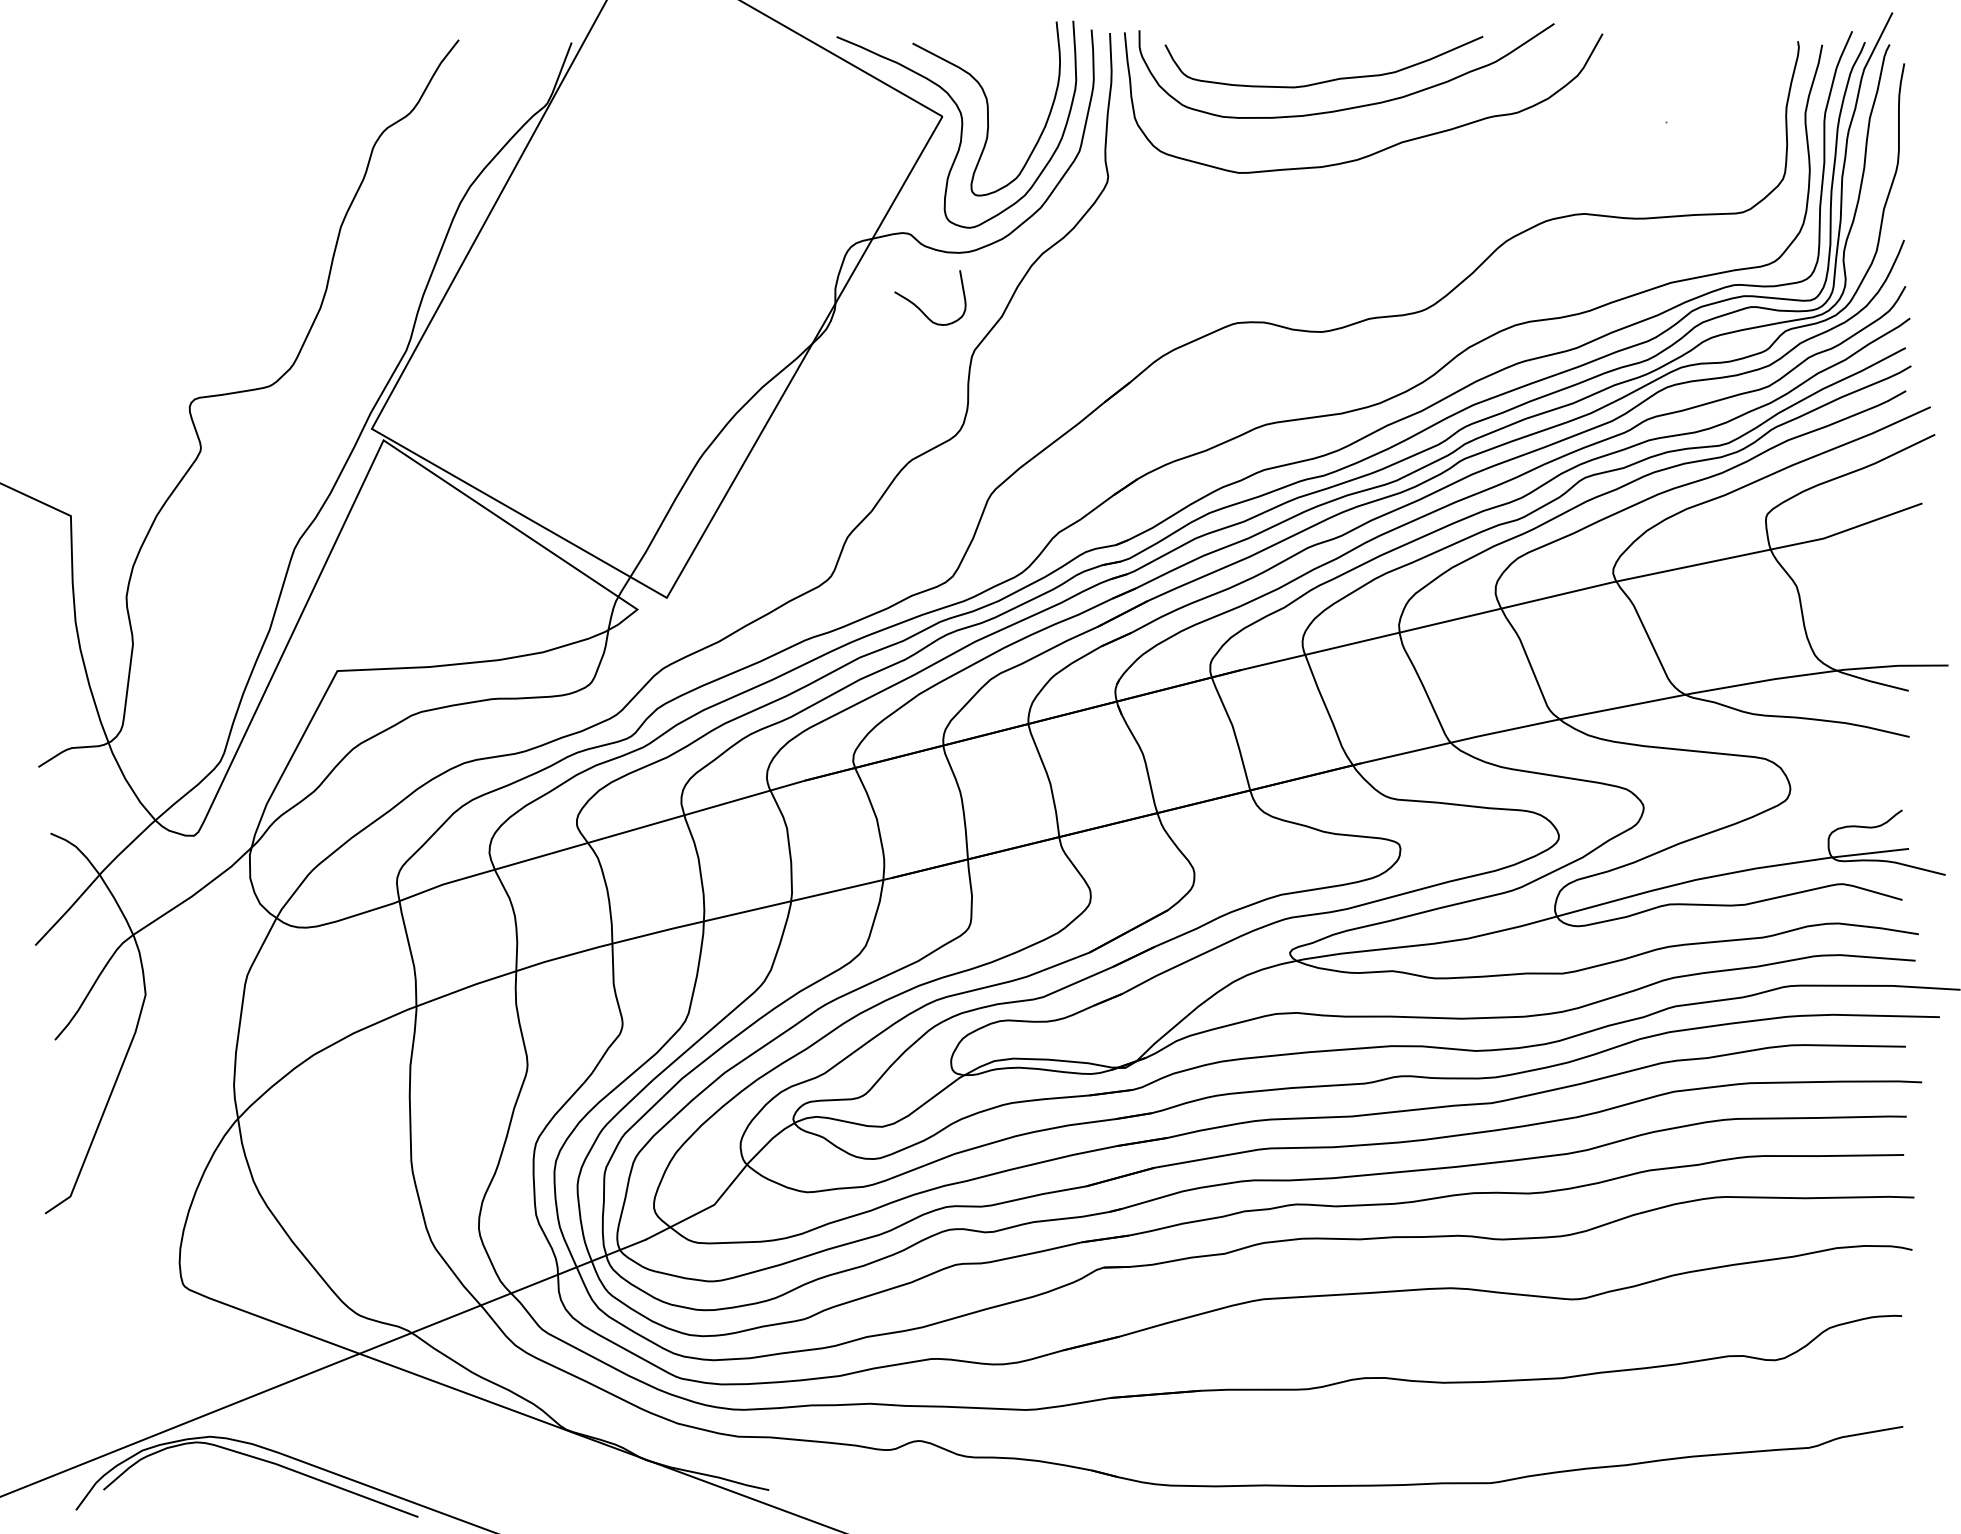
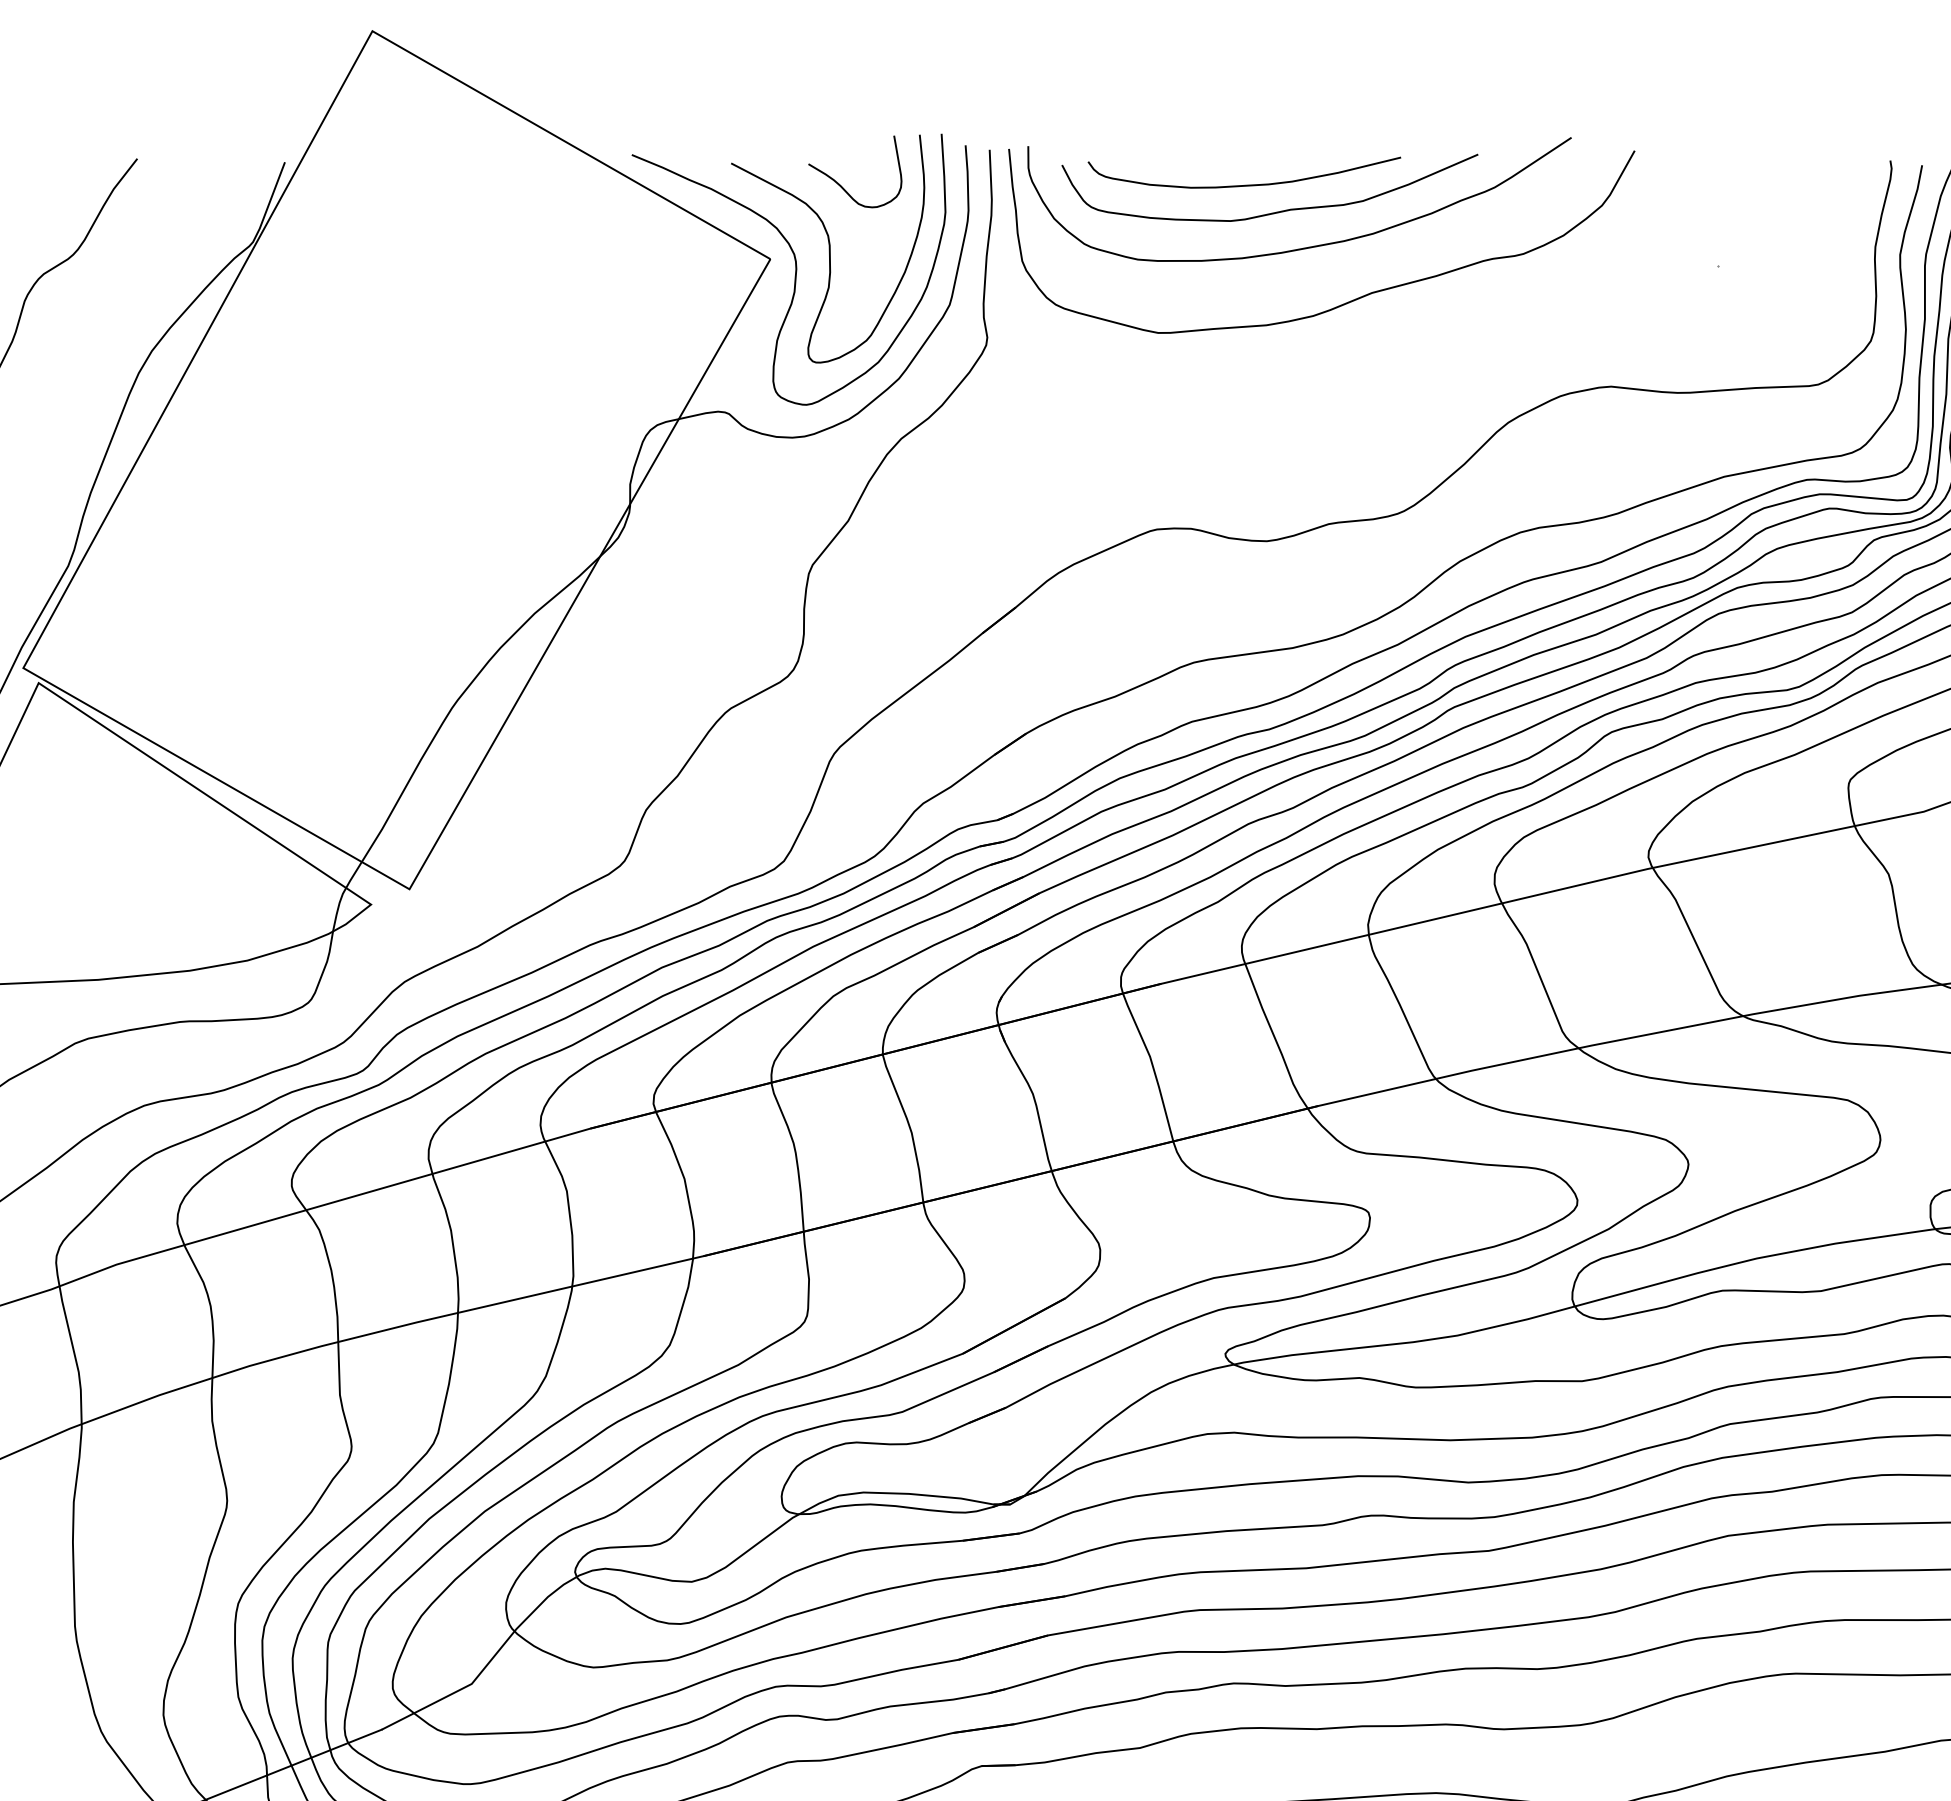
curve: (1304, 59) -> (1244, 184), added
curve: (919, 307) -> (841, 184), moved

